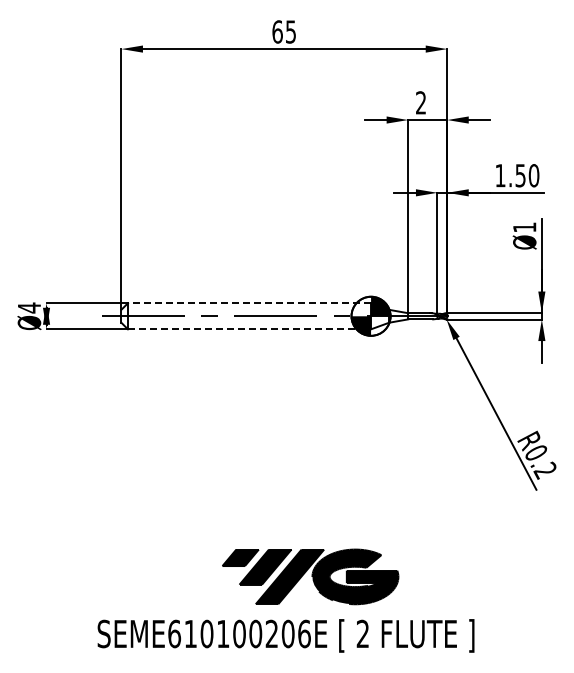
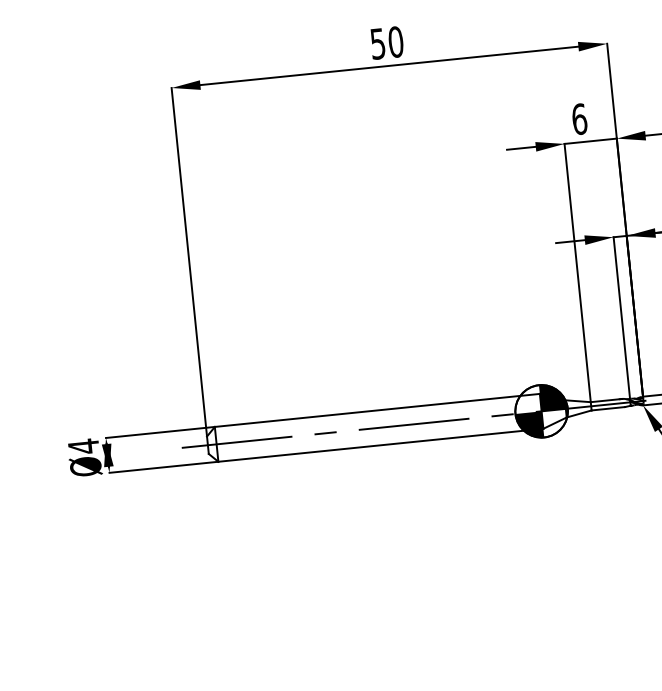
text: (284, 31) -> (387, 42), 65 -> 50
text: (421, 102) -> (580, 118), 2 -> 6
line: (249, 303) -> (377, 410), dashed -> solid
line: (249, 329) -> (380, 445), dashed -> solid

